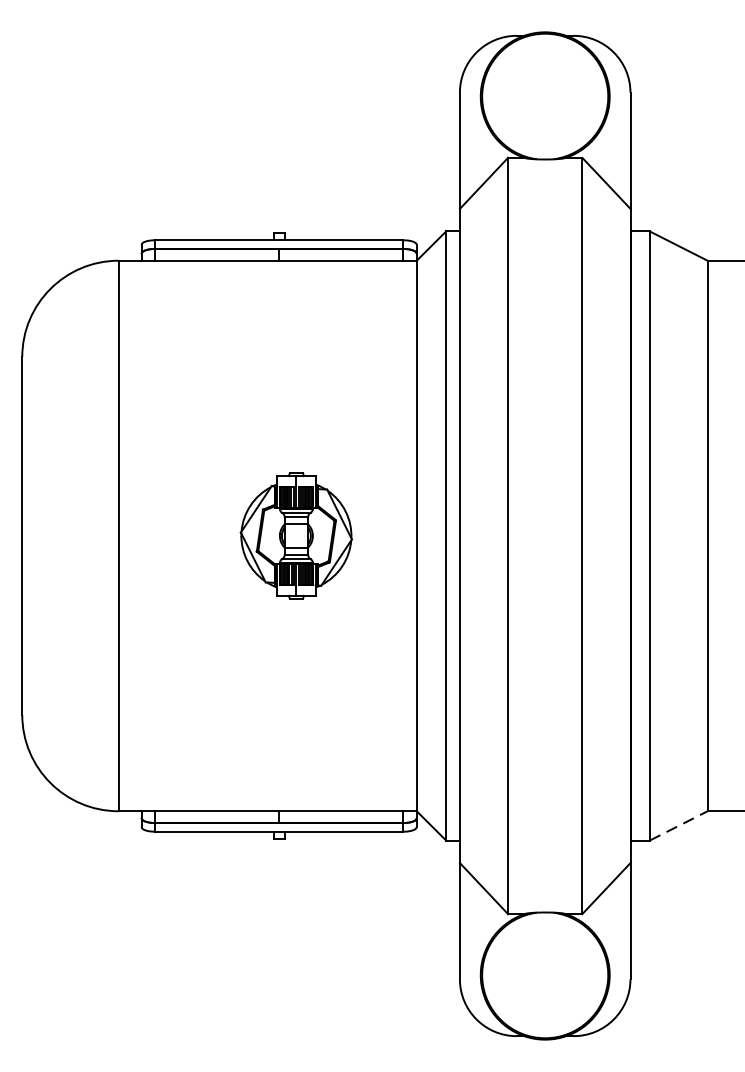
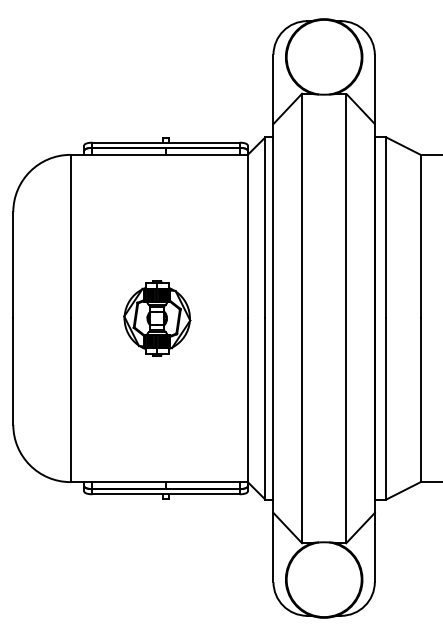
part: (296, 536) -> (157, 318), moved
line: (678, 825) -> (403, 490), dashed -> solid

